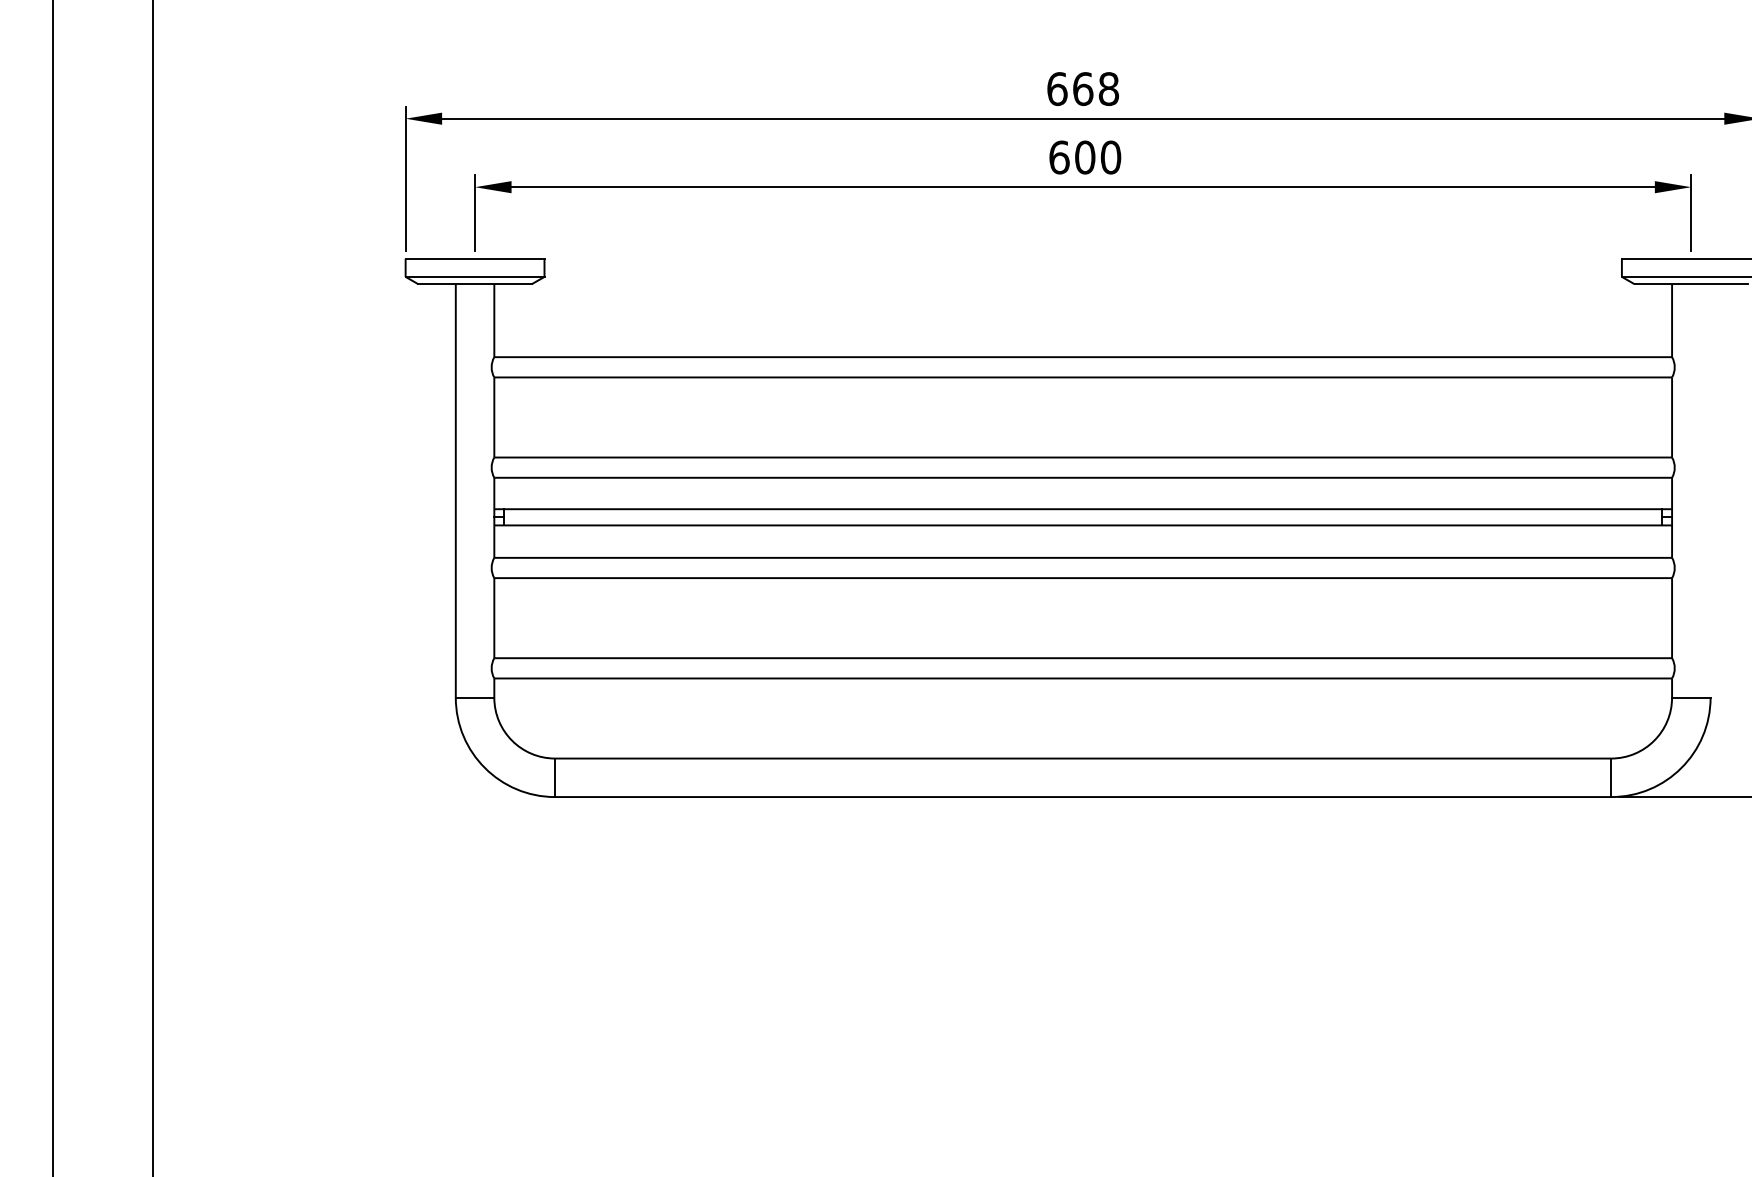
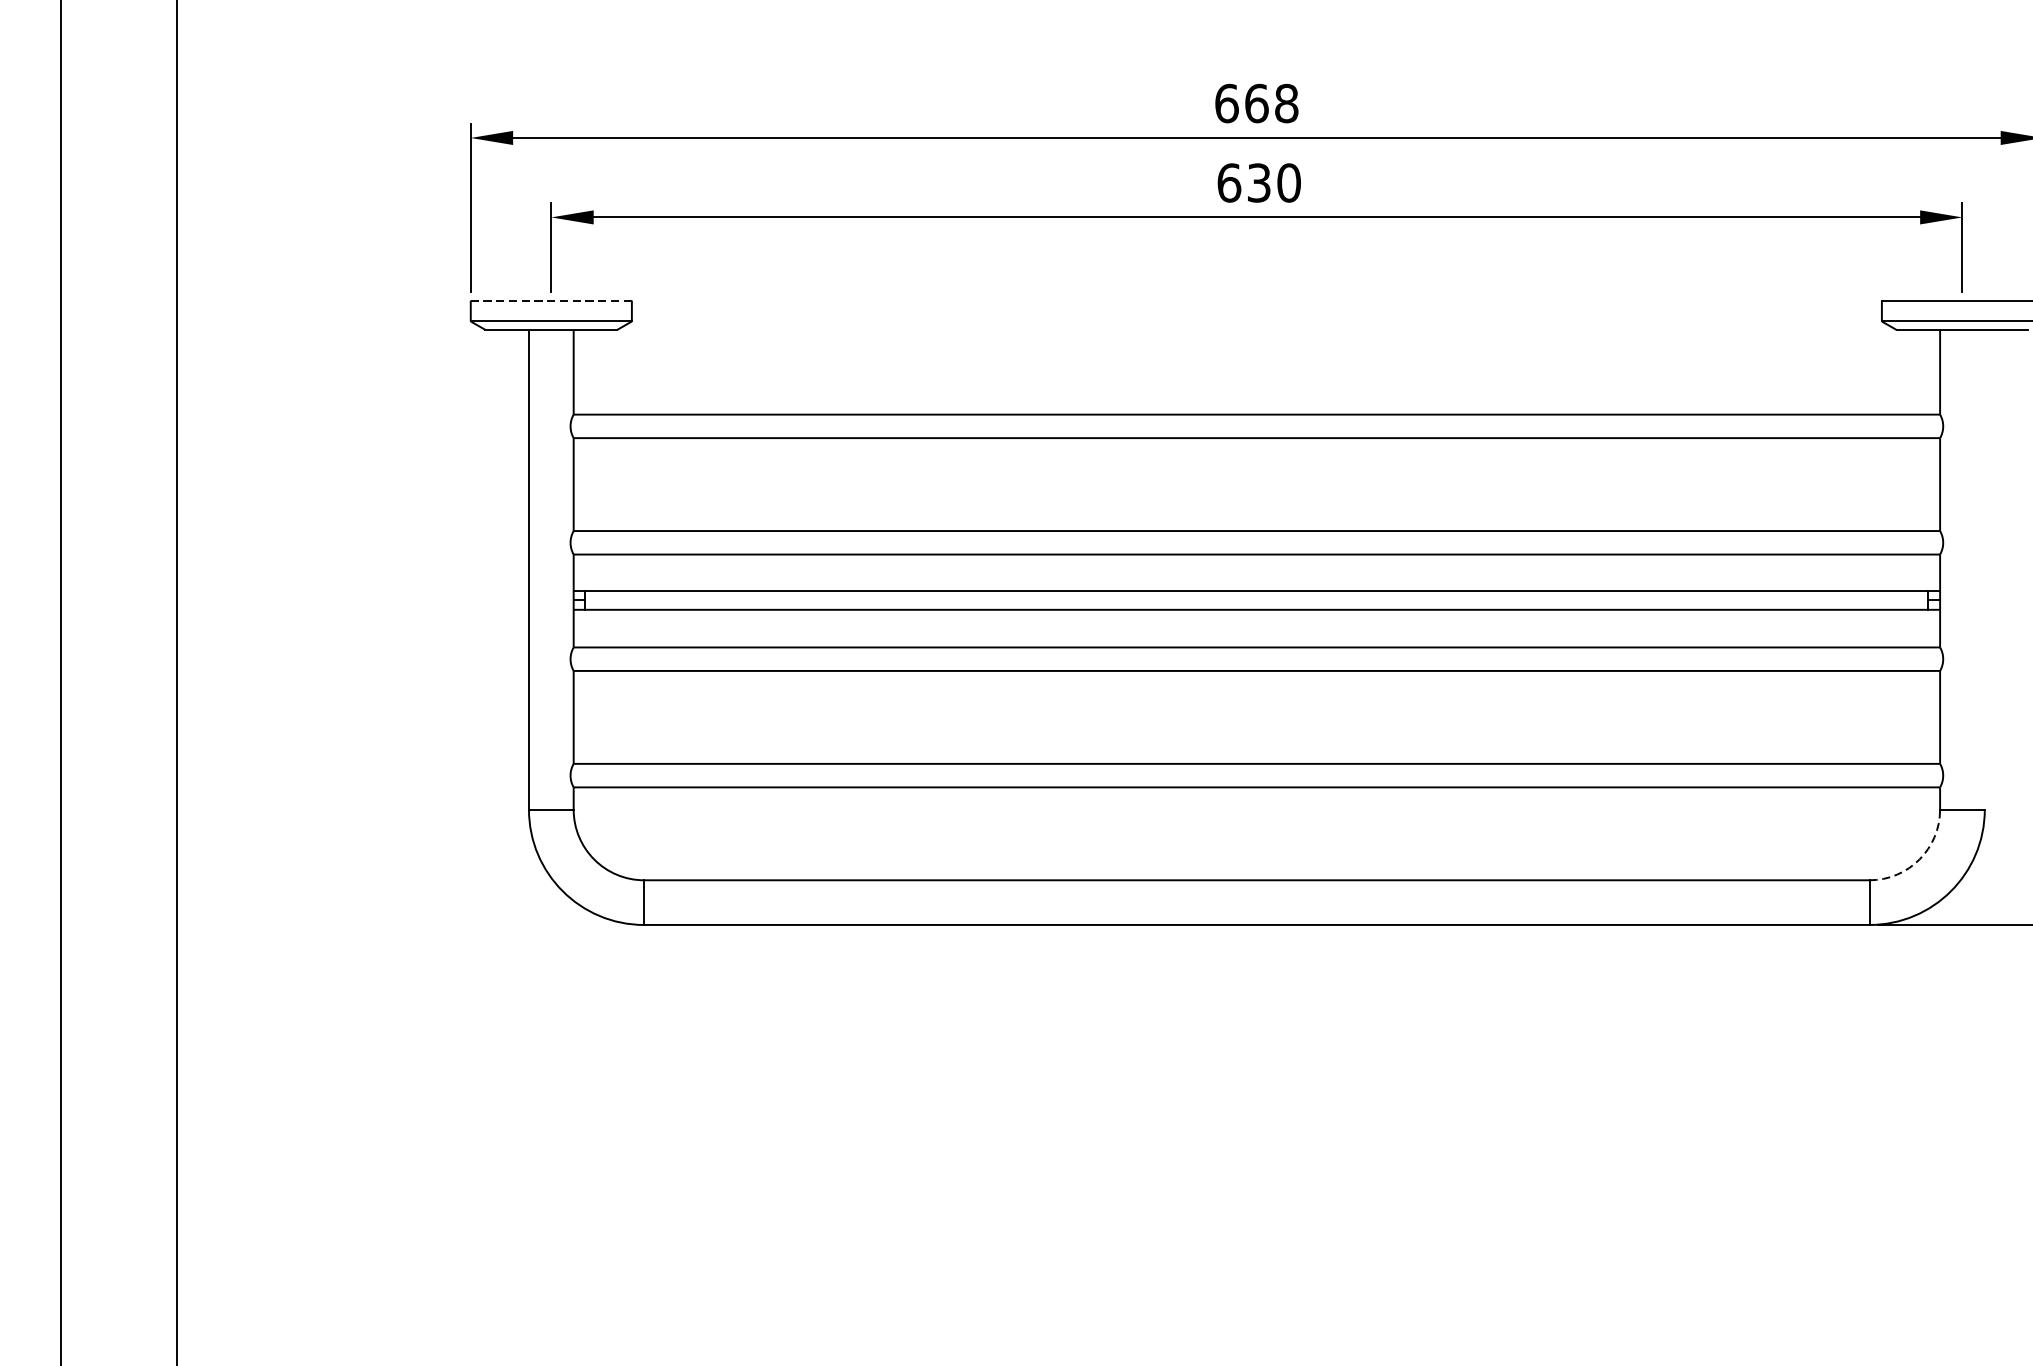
text: (1085, 157) -> (1259, 182), 600 -> 630
line: (474, 258) -> (550, 300), solid -> dashed
arc: (1654, 740) -> (1919, 859), solid -> dashed

